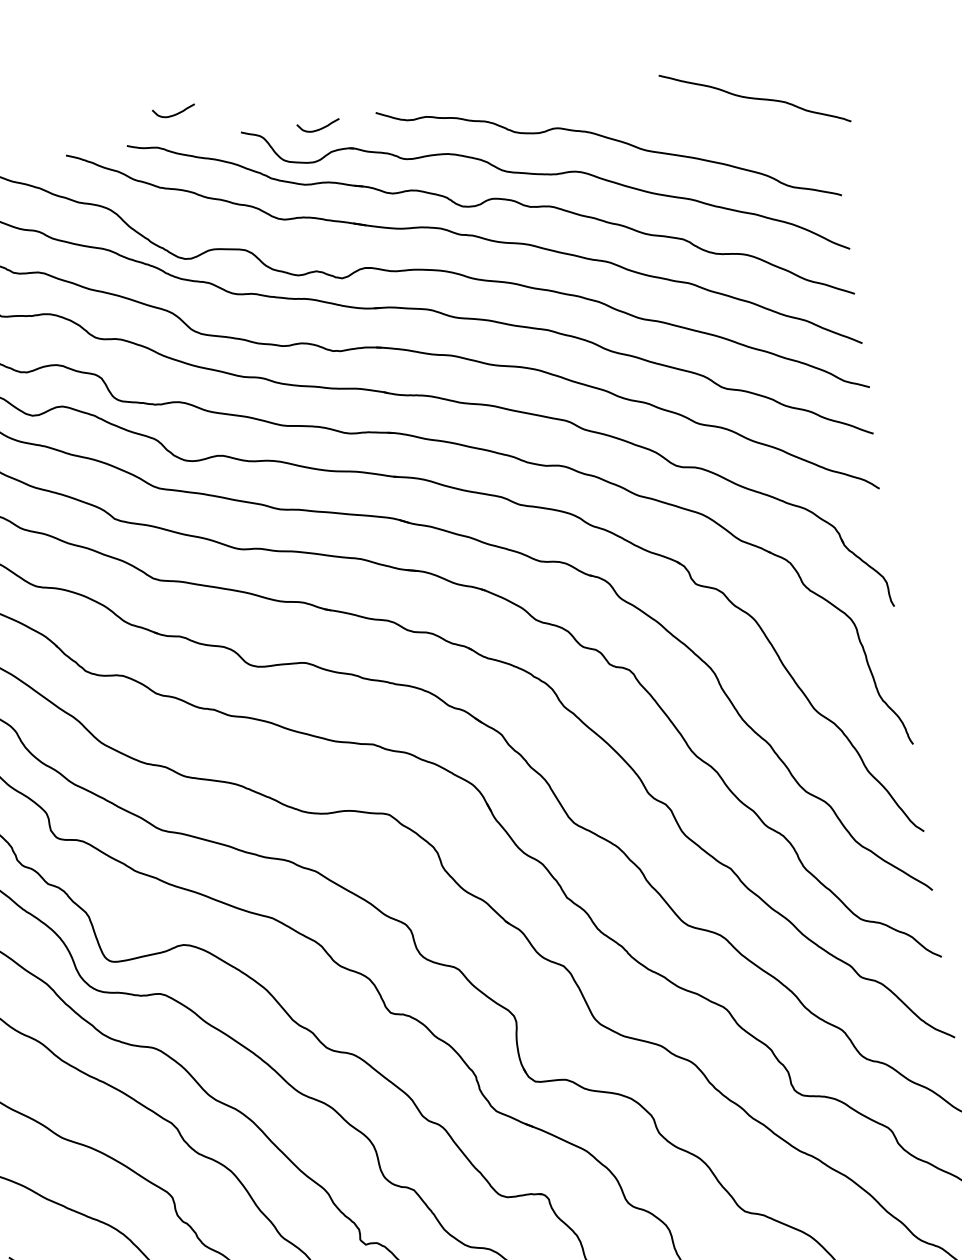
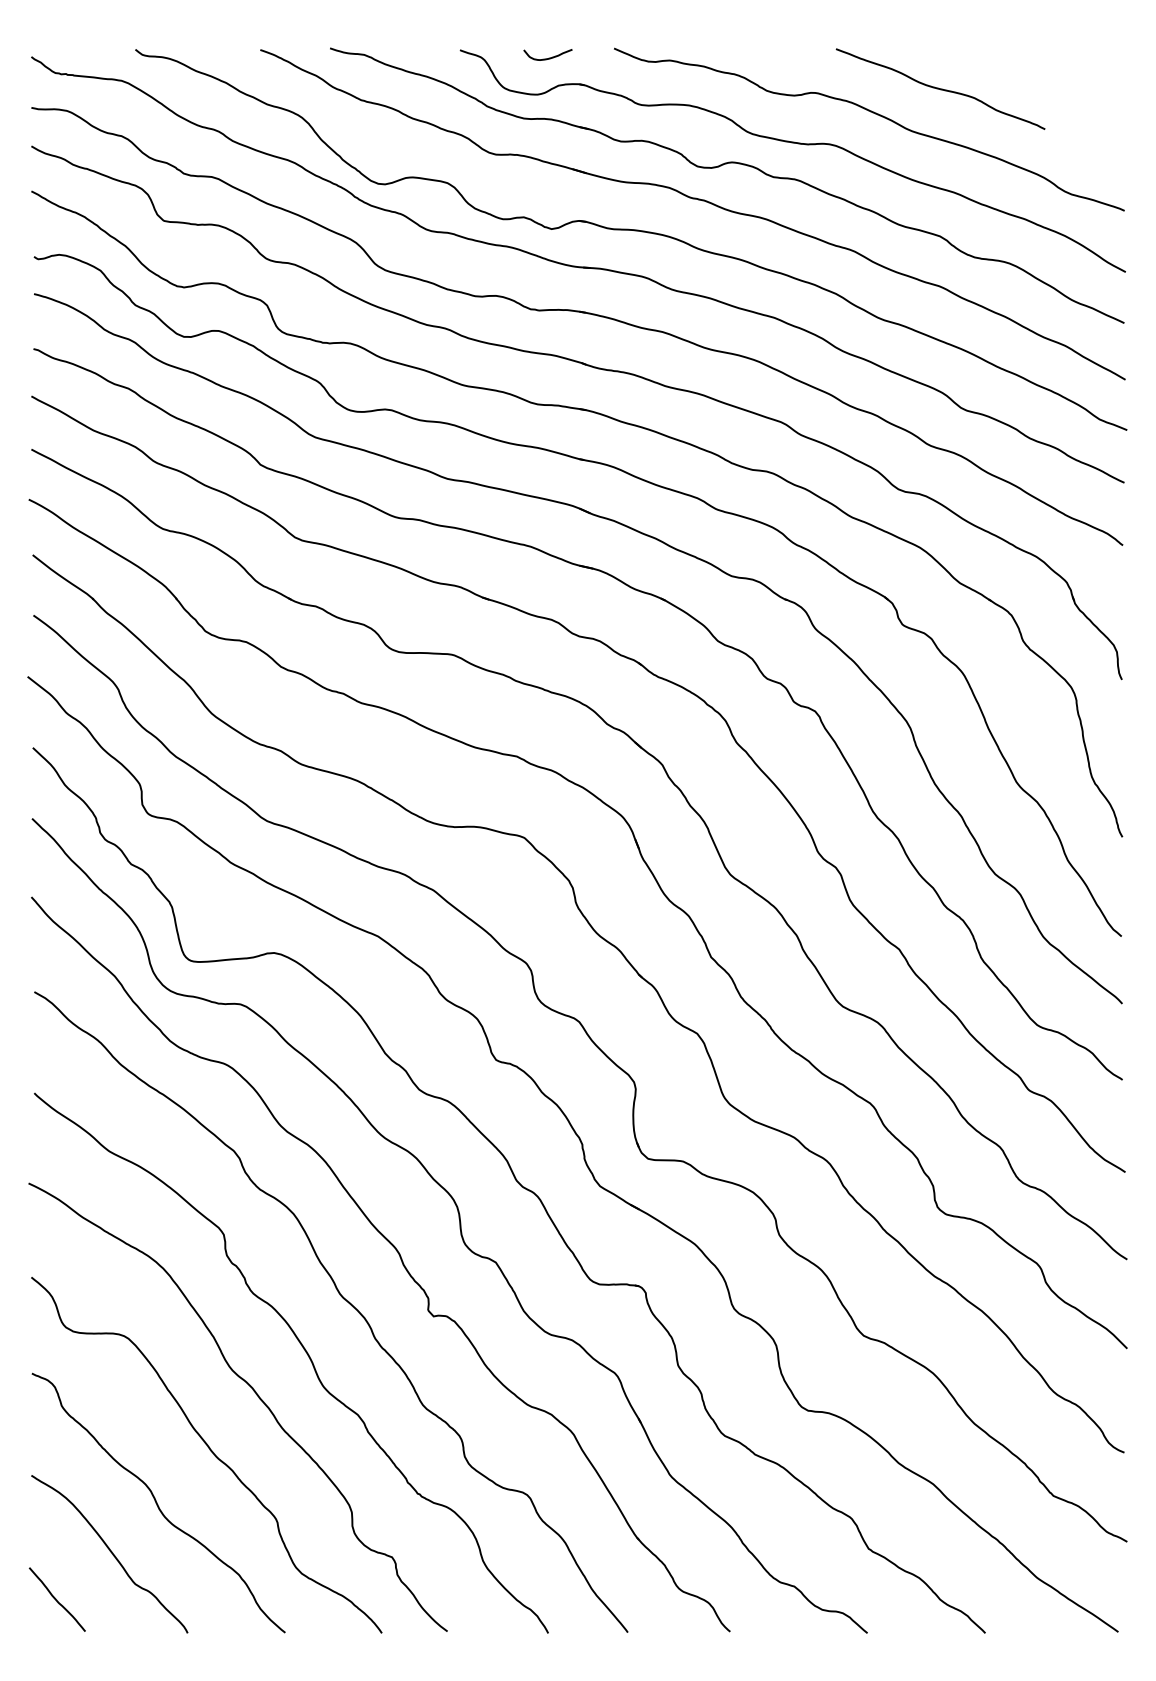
curve: (754, 97) -> (940, 88), moved
curve: (174, 113) -> (388, 19), removed

